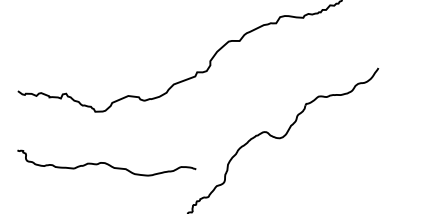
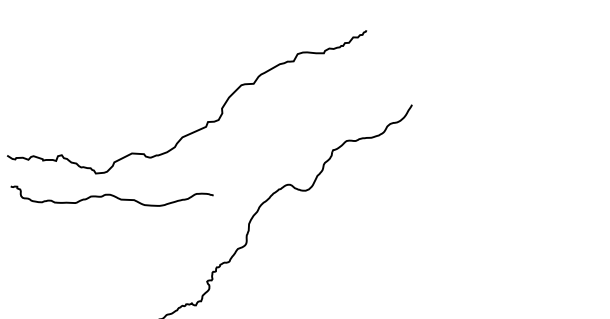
curve: (106, 163) -> (111, 195), moved

